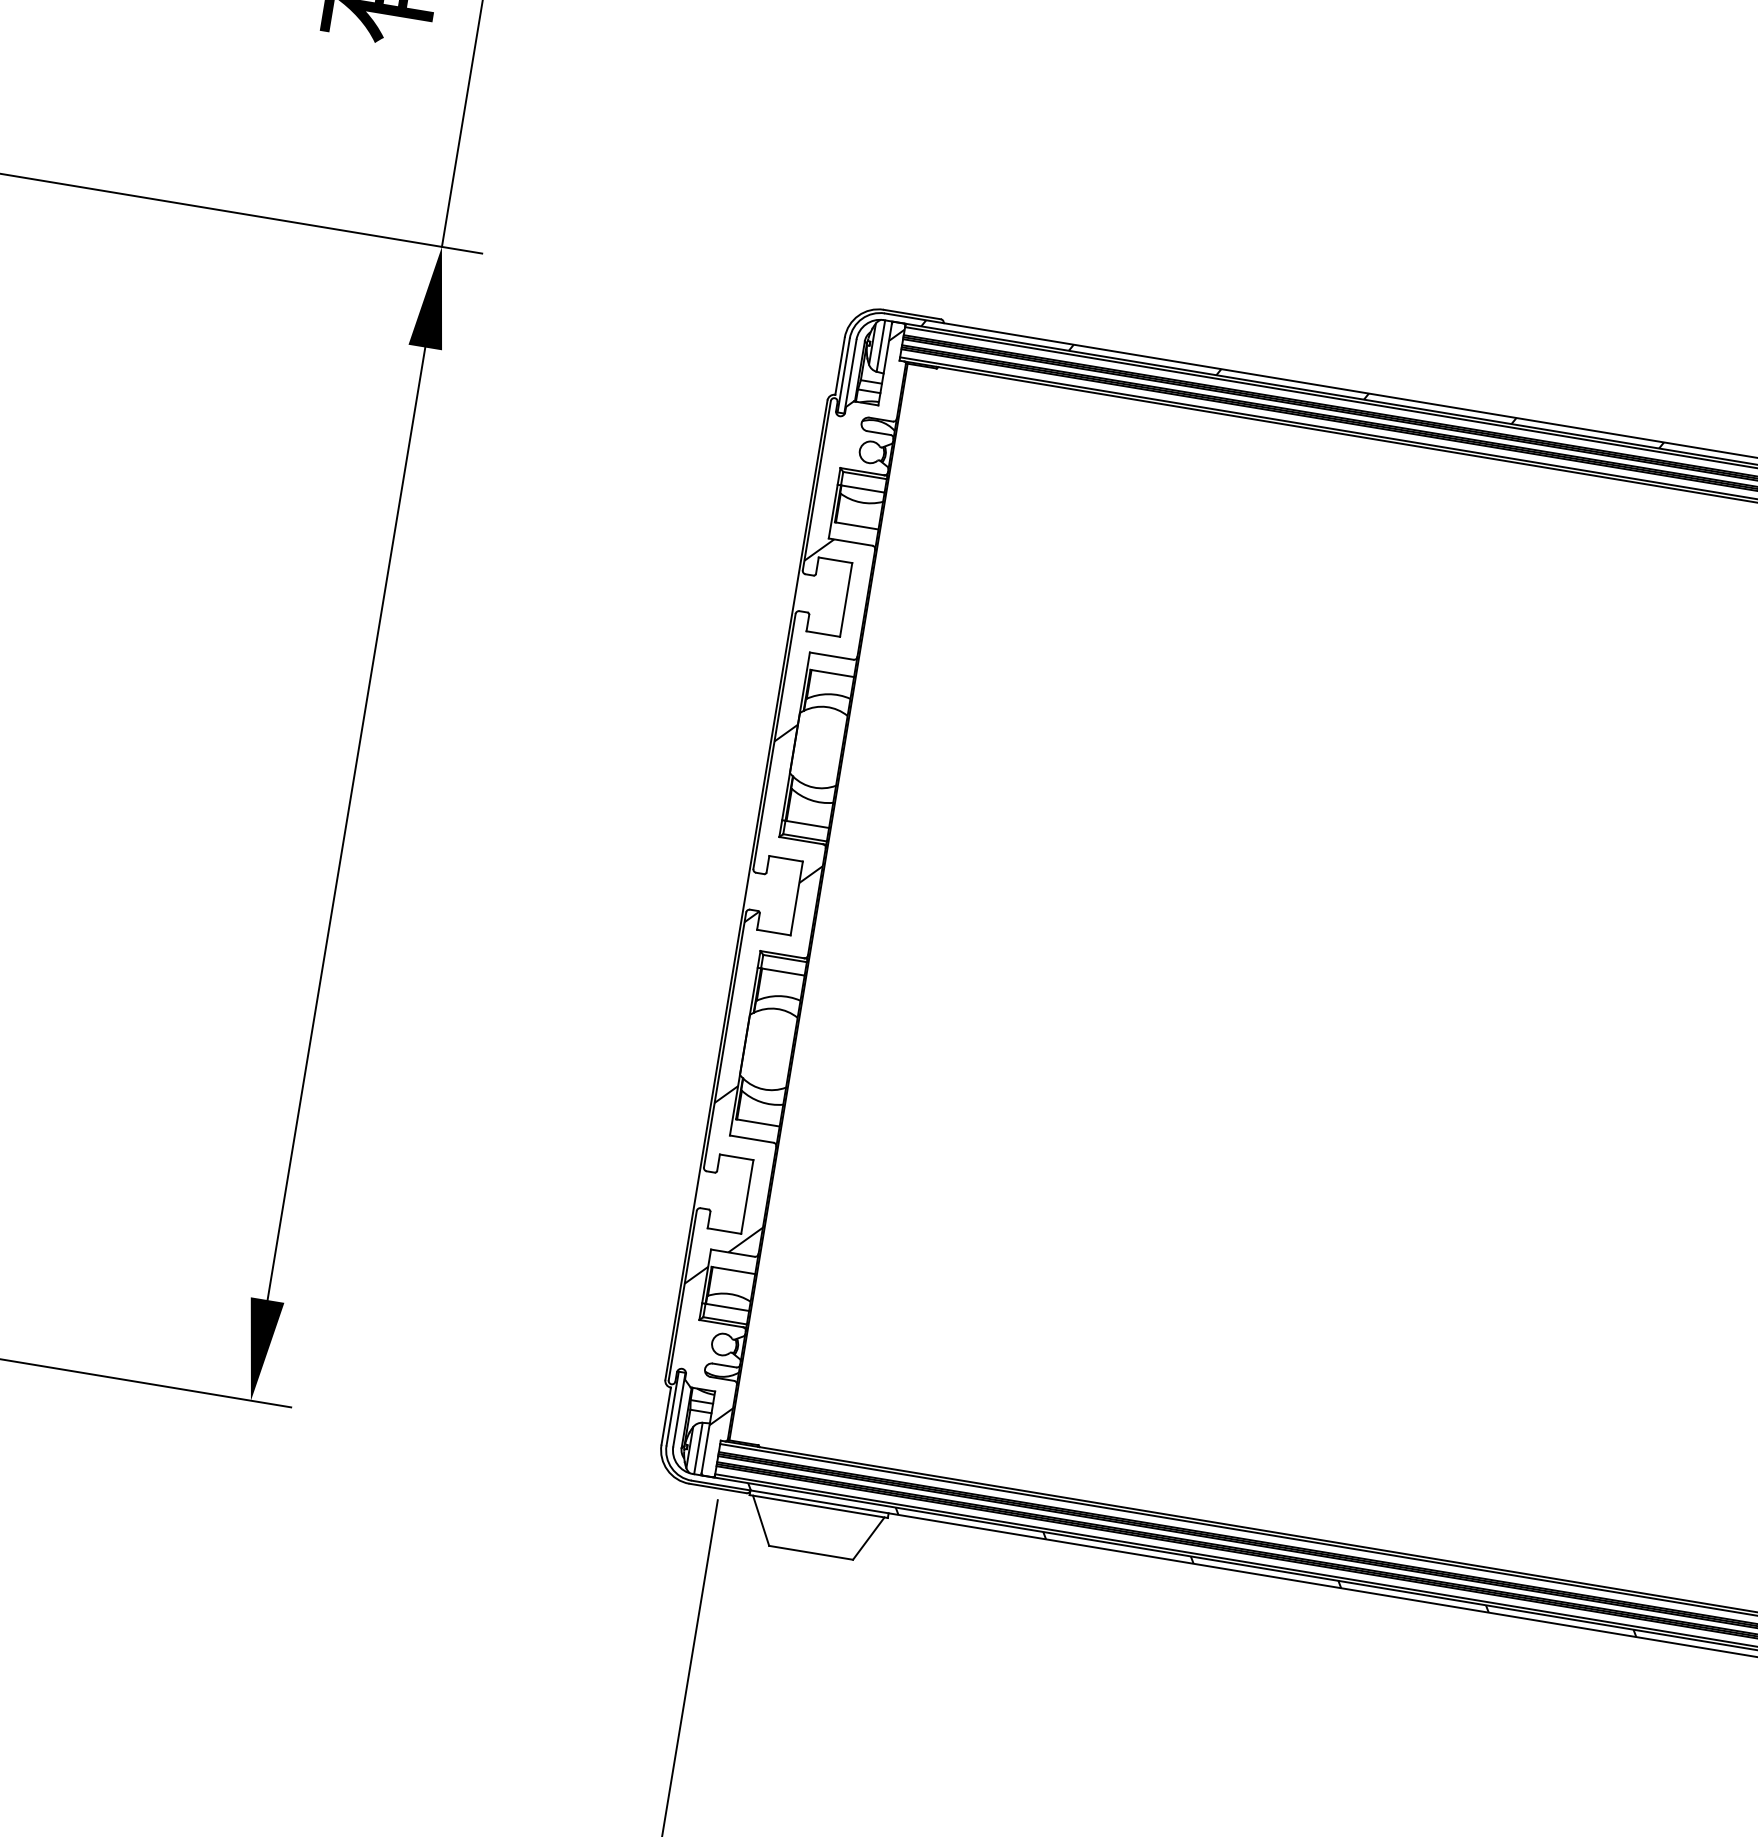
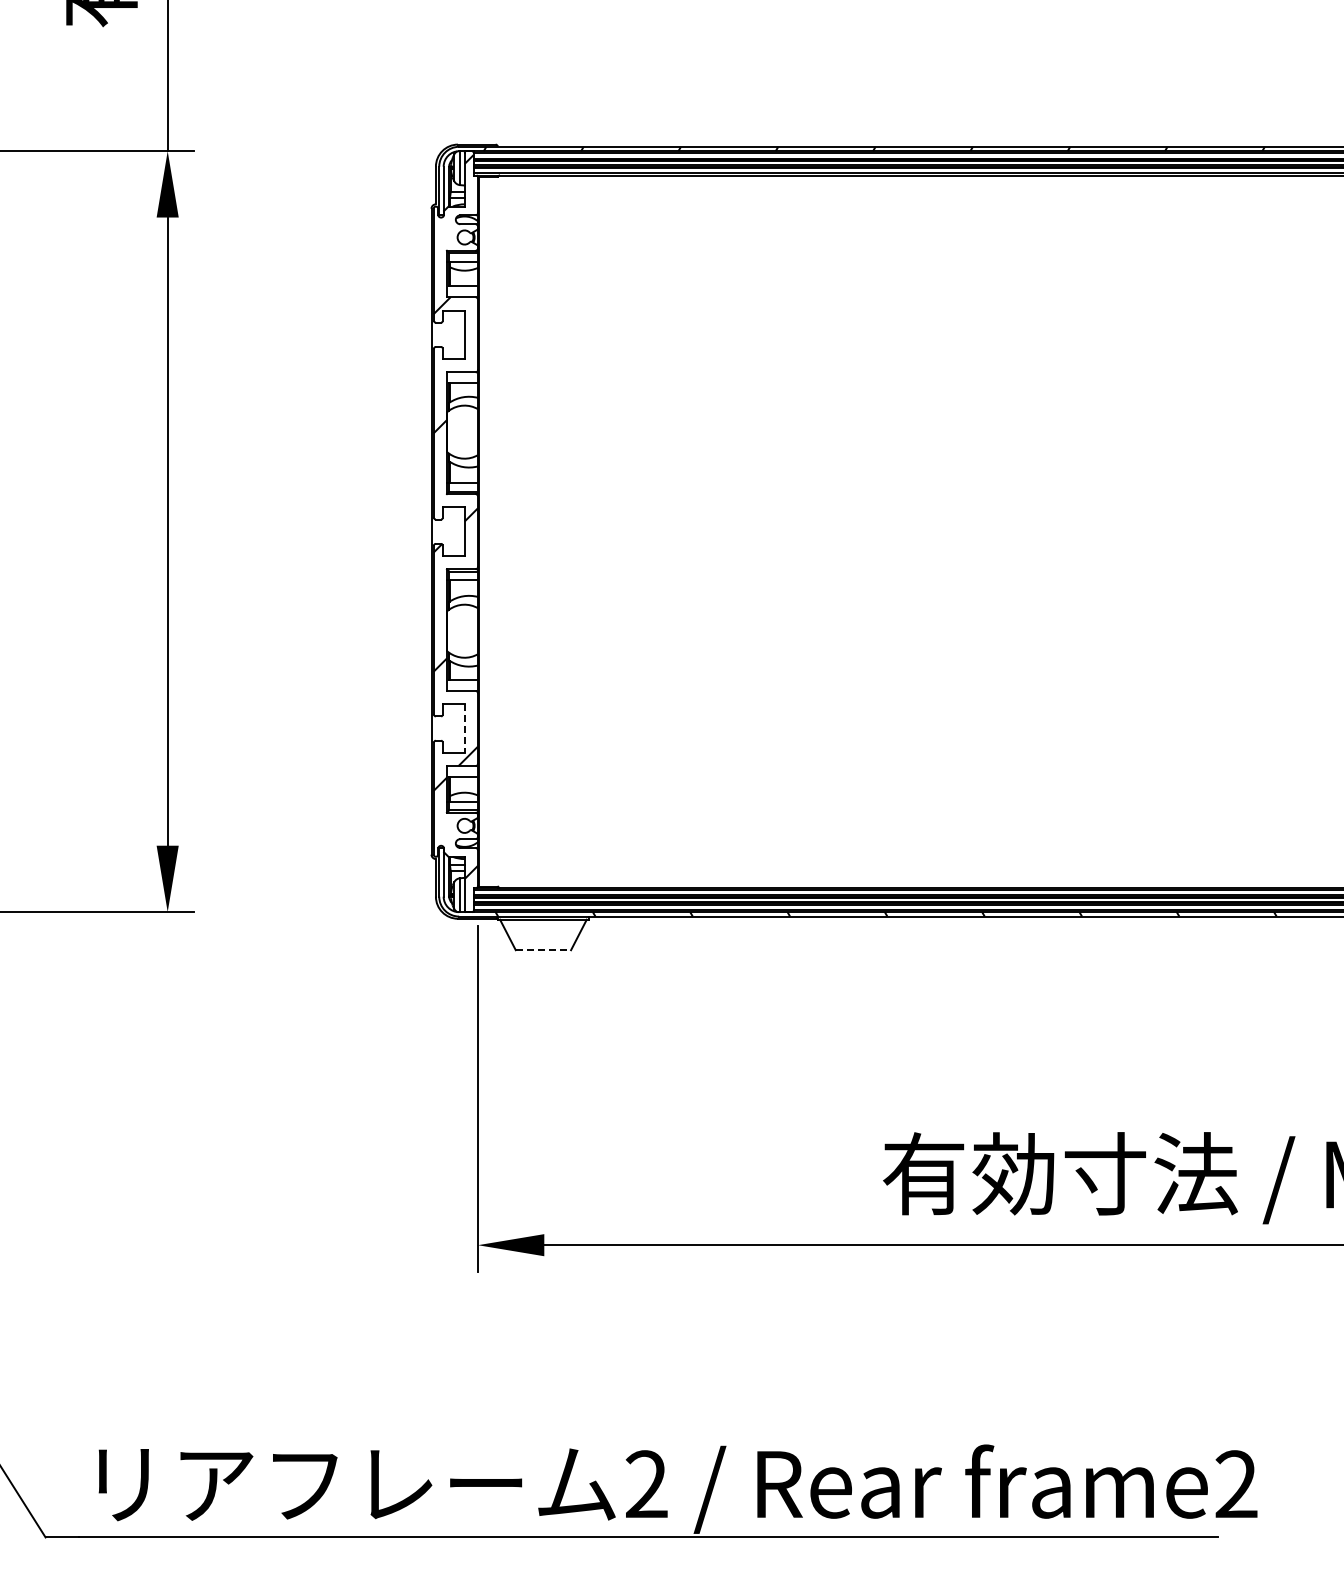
line: (746, 1198) -> (464, 729), solid -> dashed
line: (811, 1553) -> (543, 950), solid -> dashed

